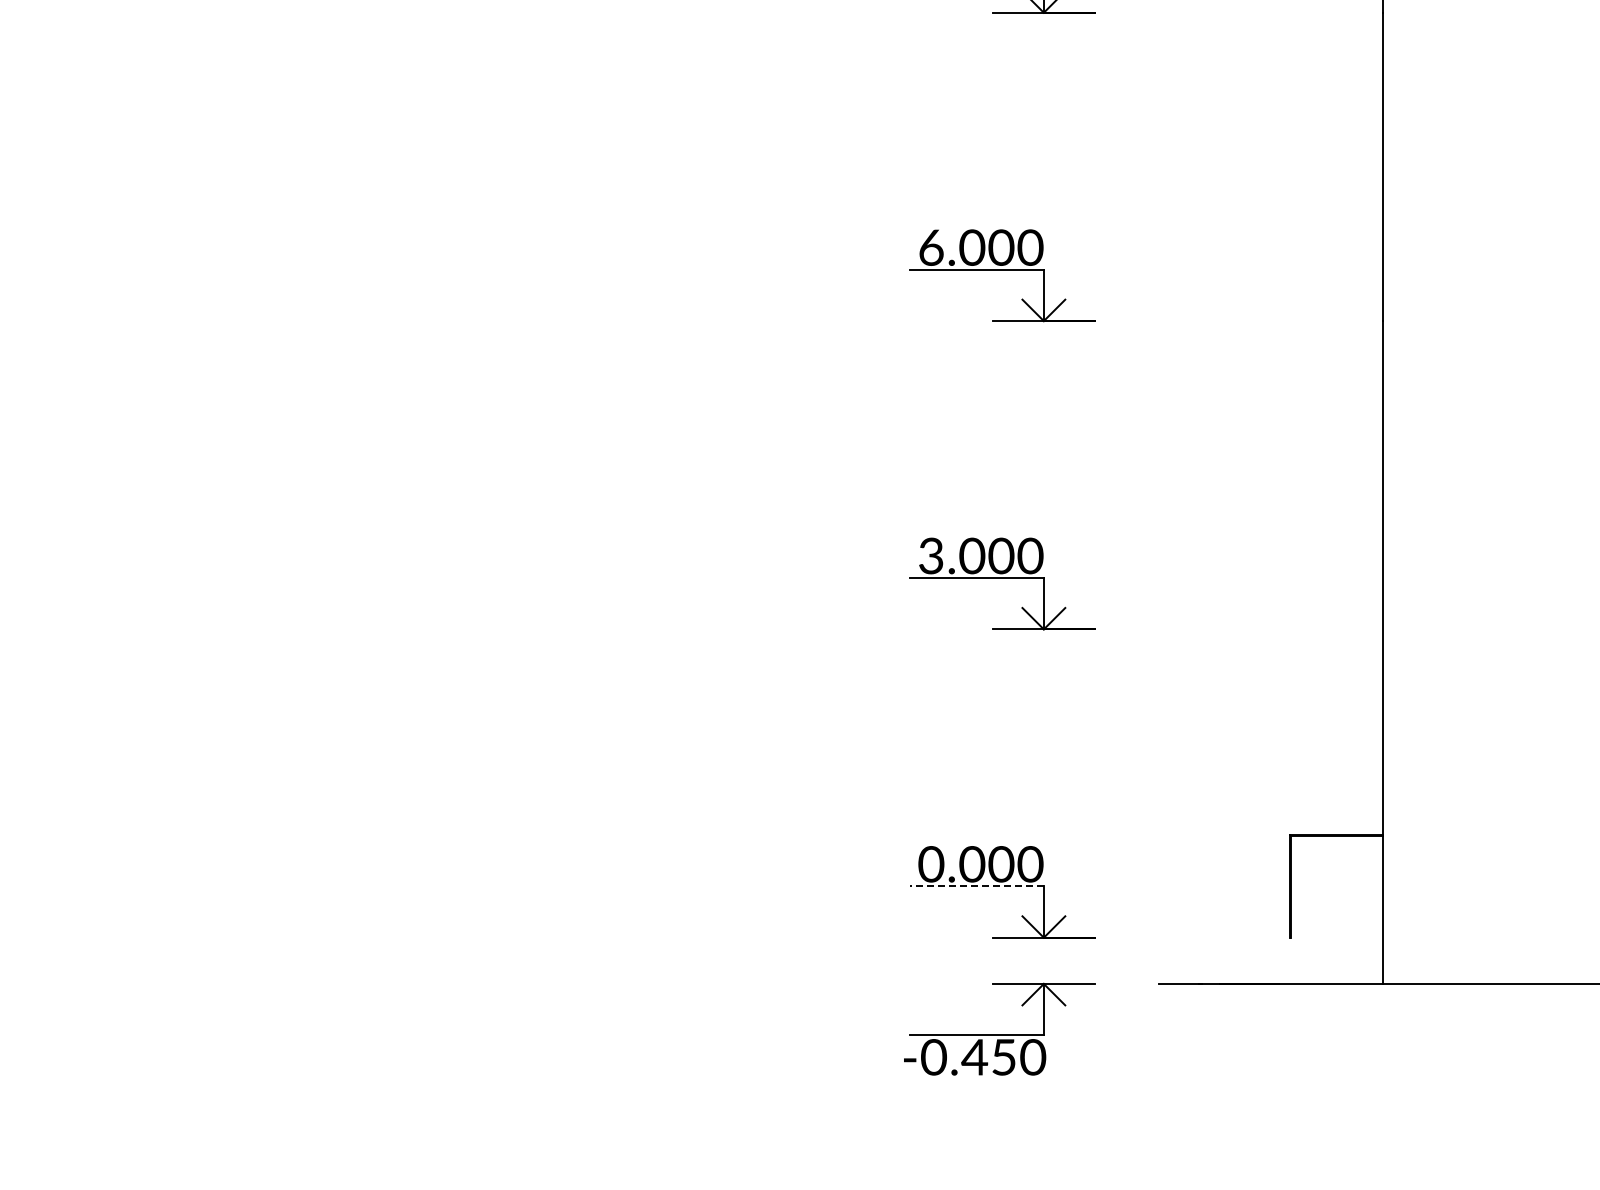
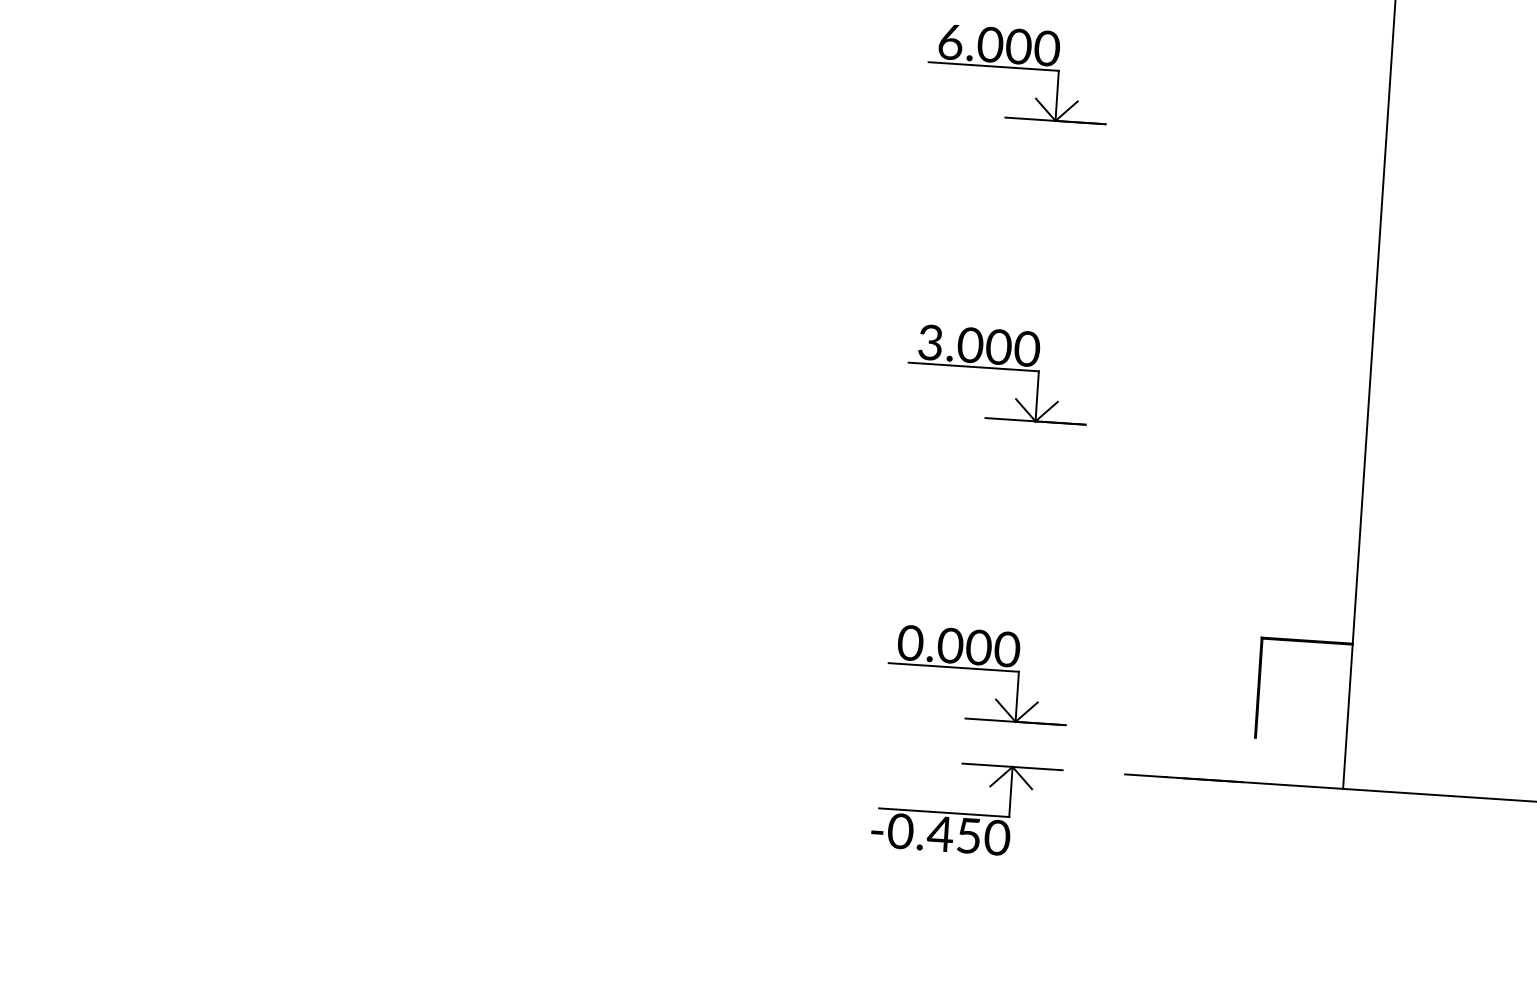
line: (977, 886) -> (954, 667), dashed -> solid

